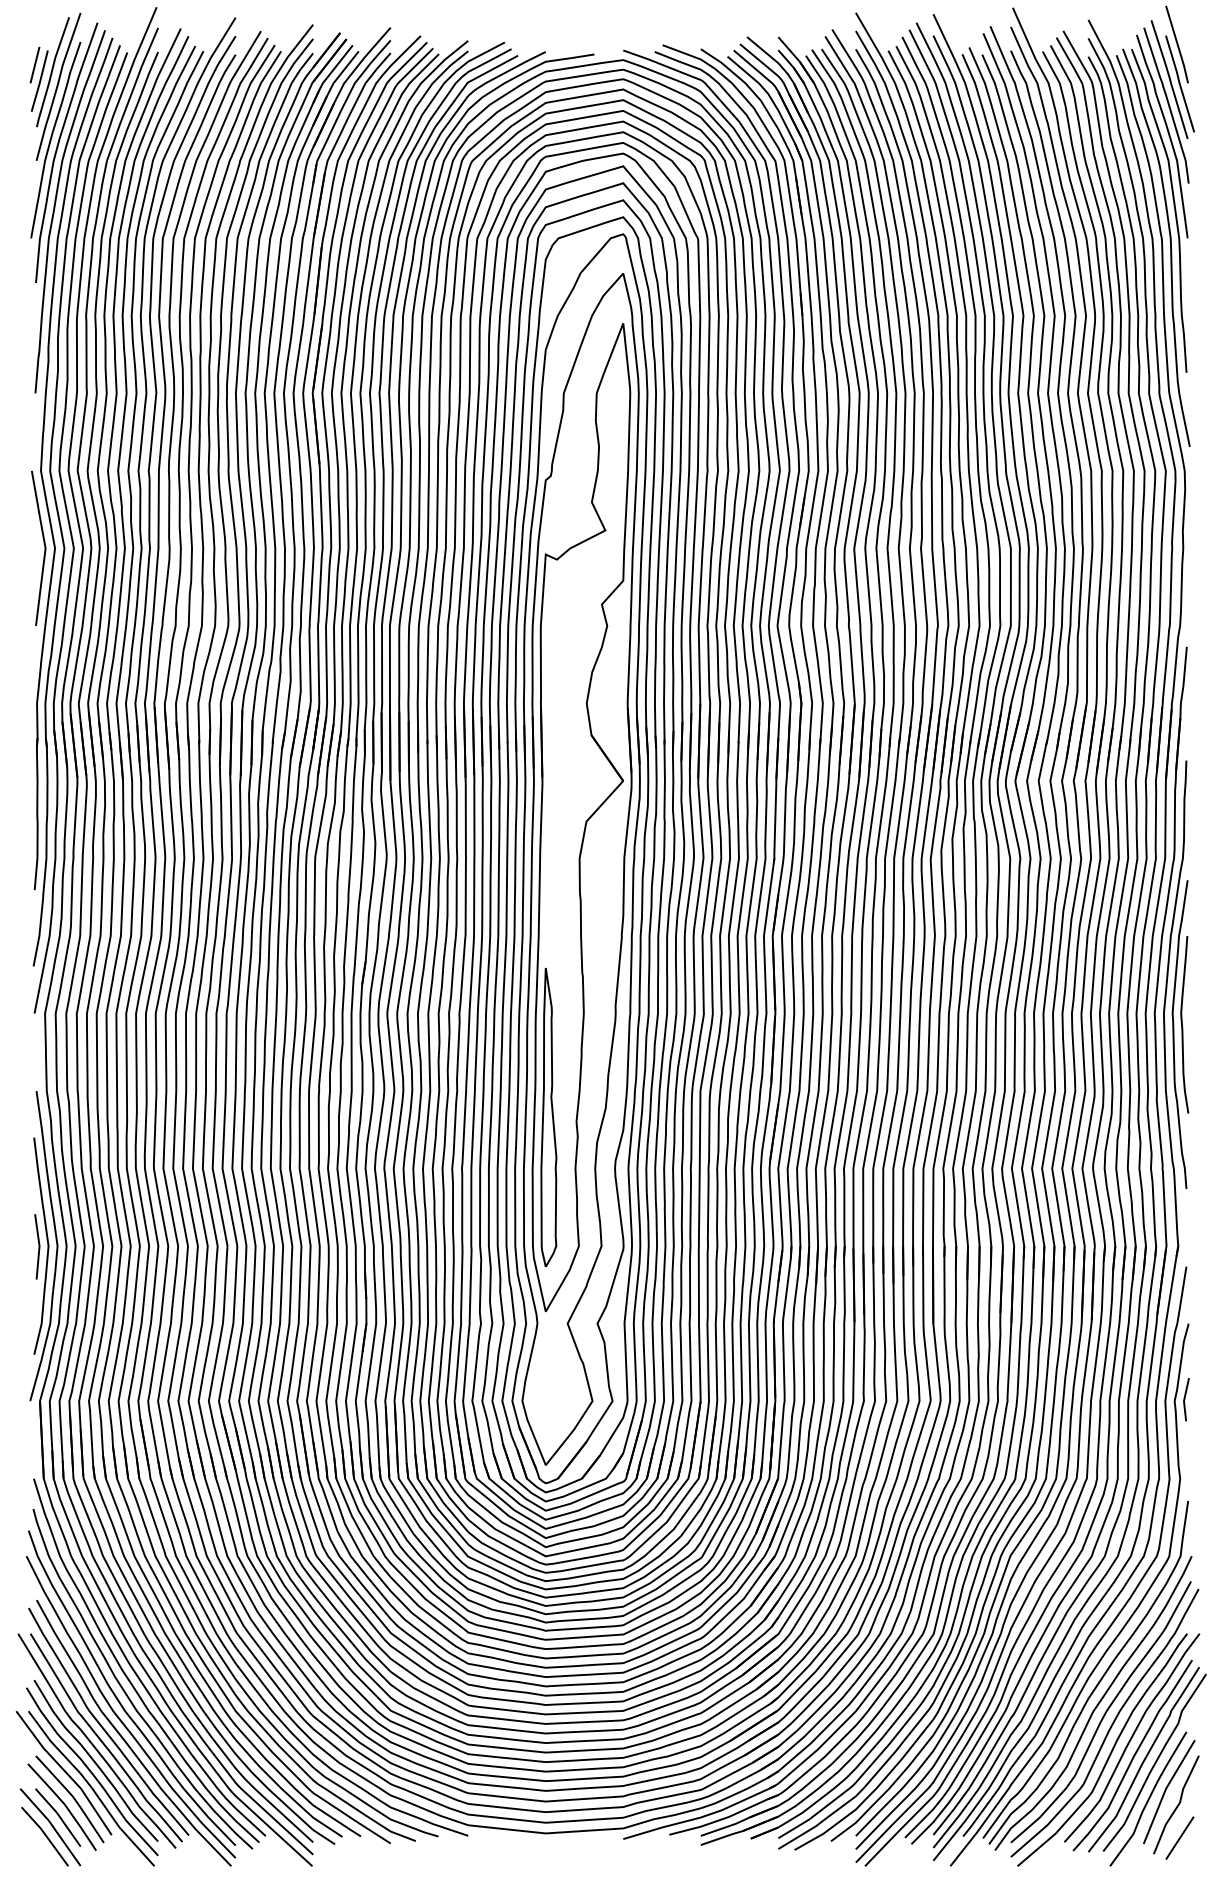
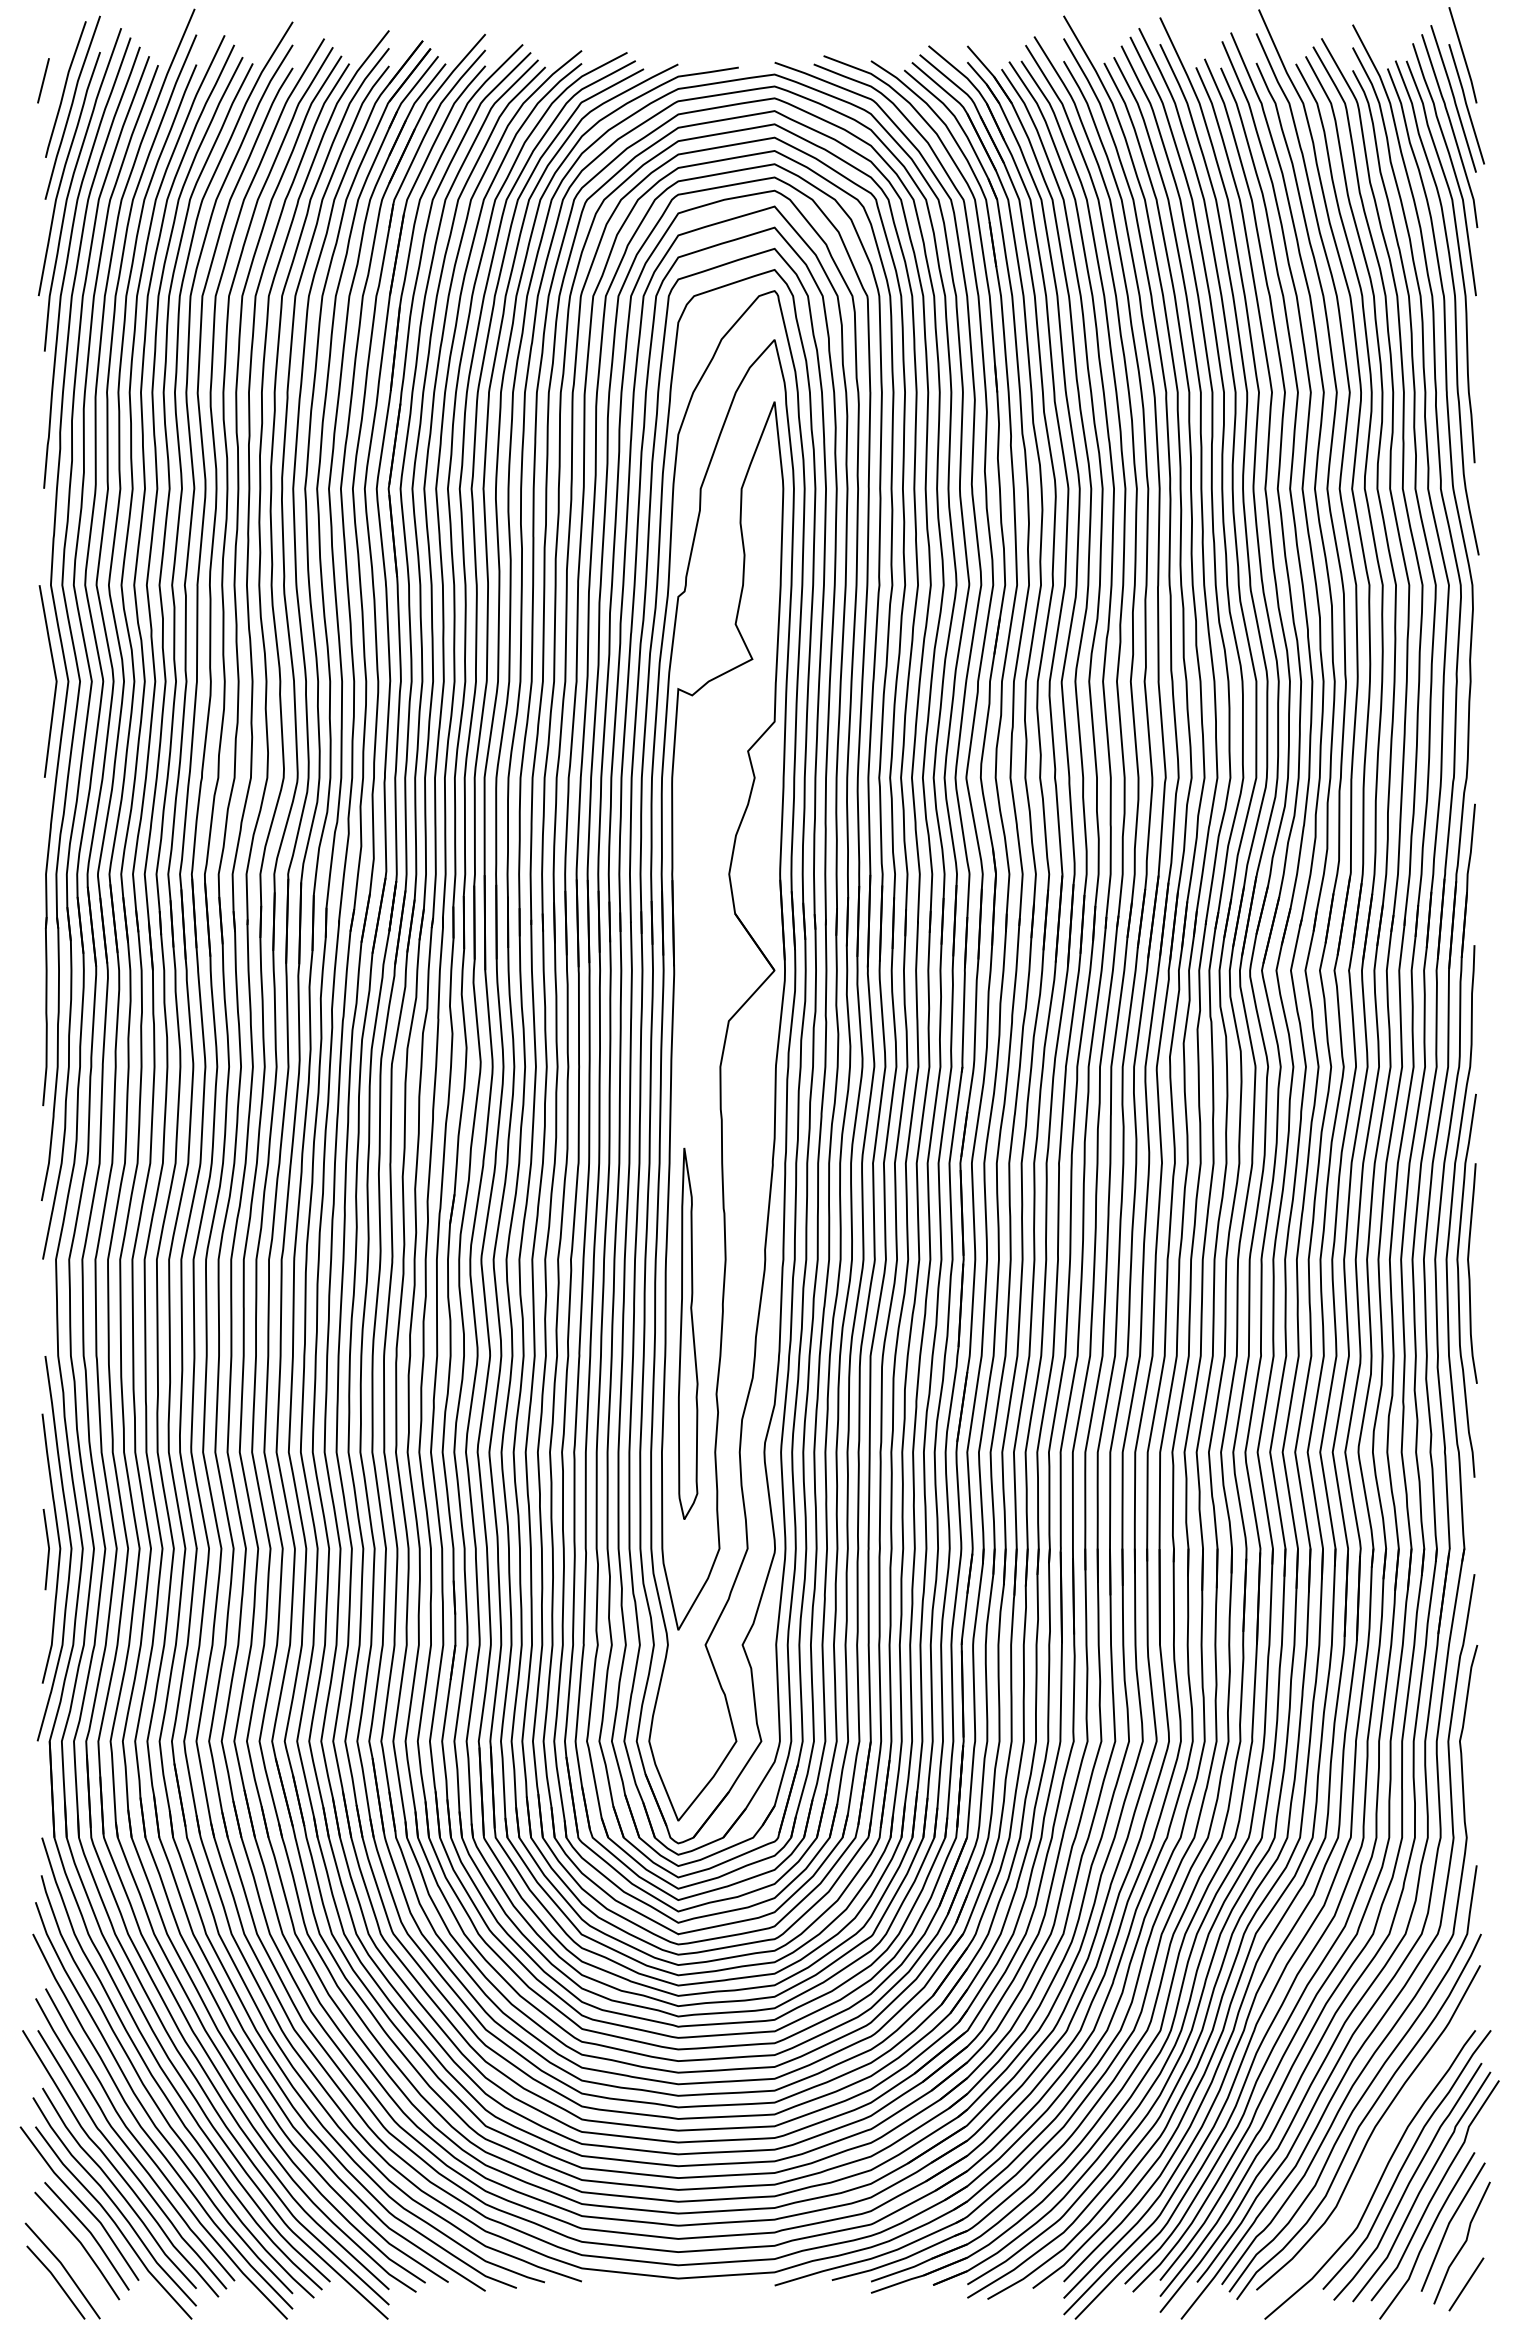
line: (39, 80) -> (49, 100), removed
part: (549, 1117) -> (688, 1333), moved
line: (1184, 1399) -> (1472, 1739), removed
curve: (1109, 1727) -> (1379, 2146), removed
line: (58, 1816) -> (72, 2257), removed

